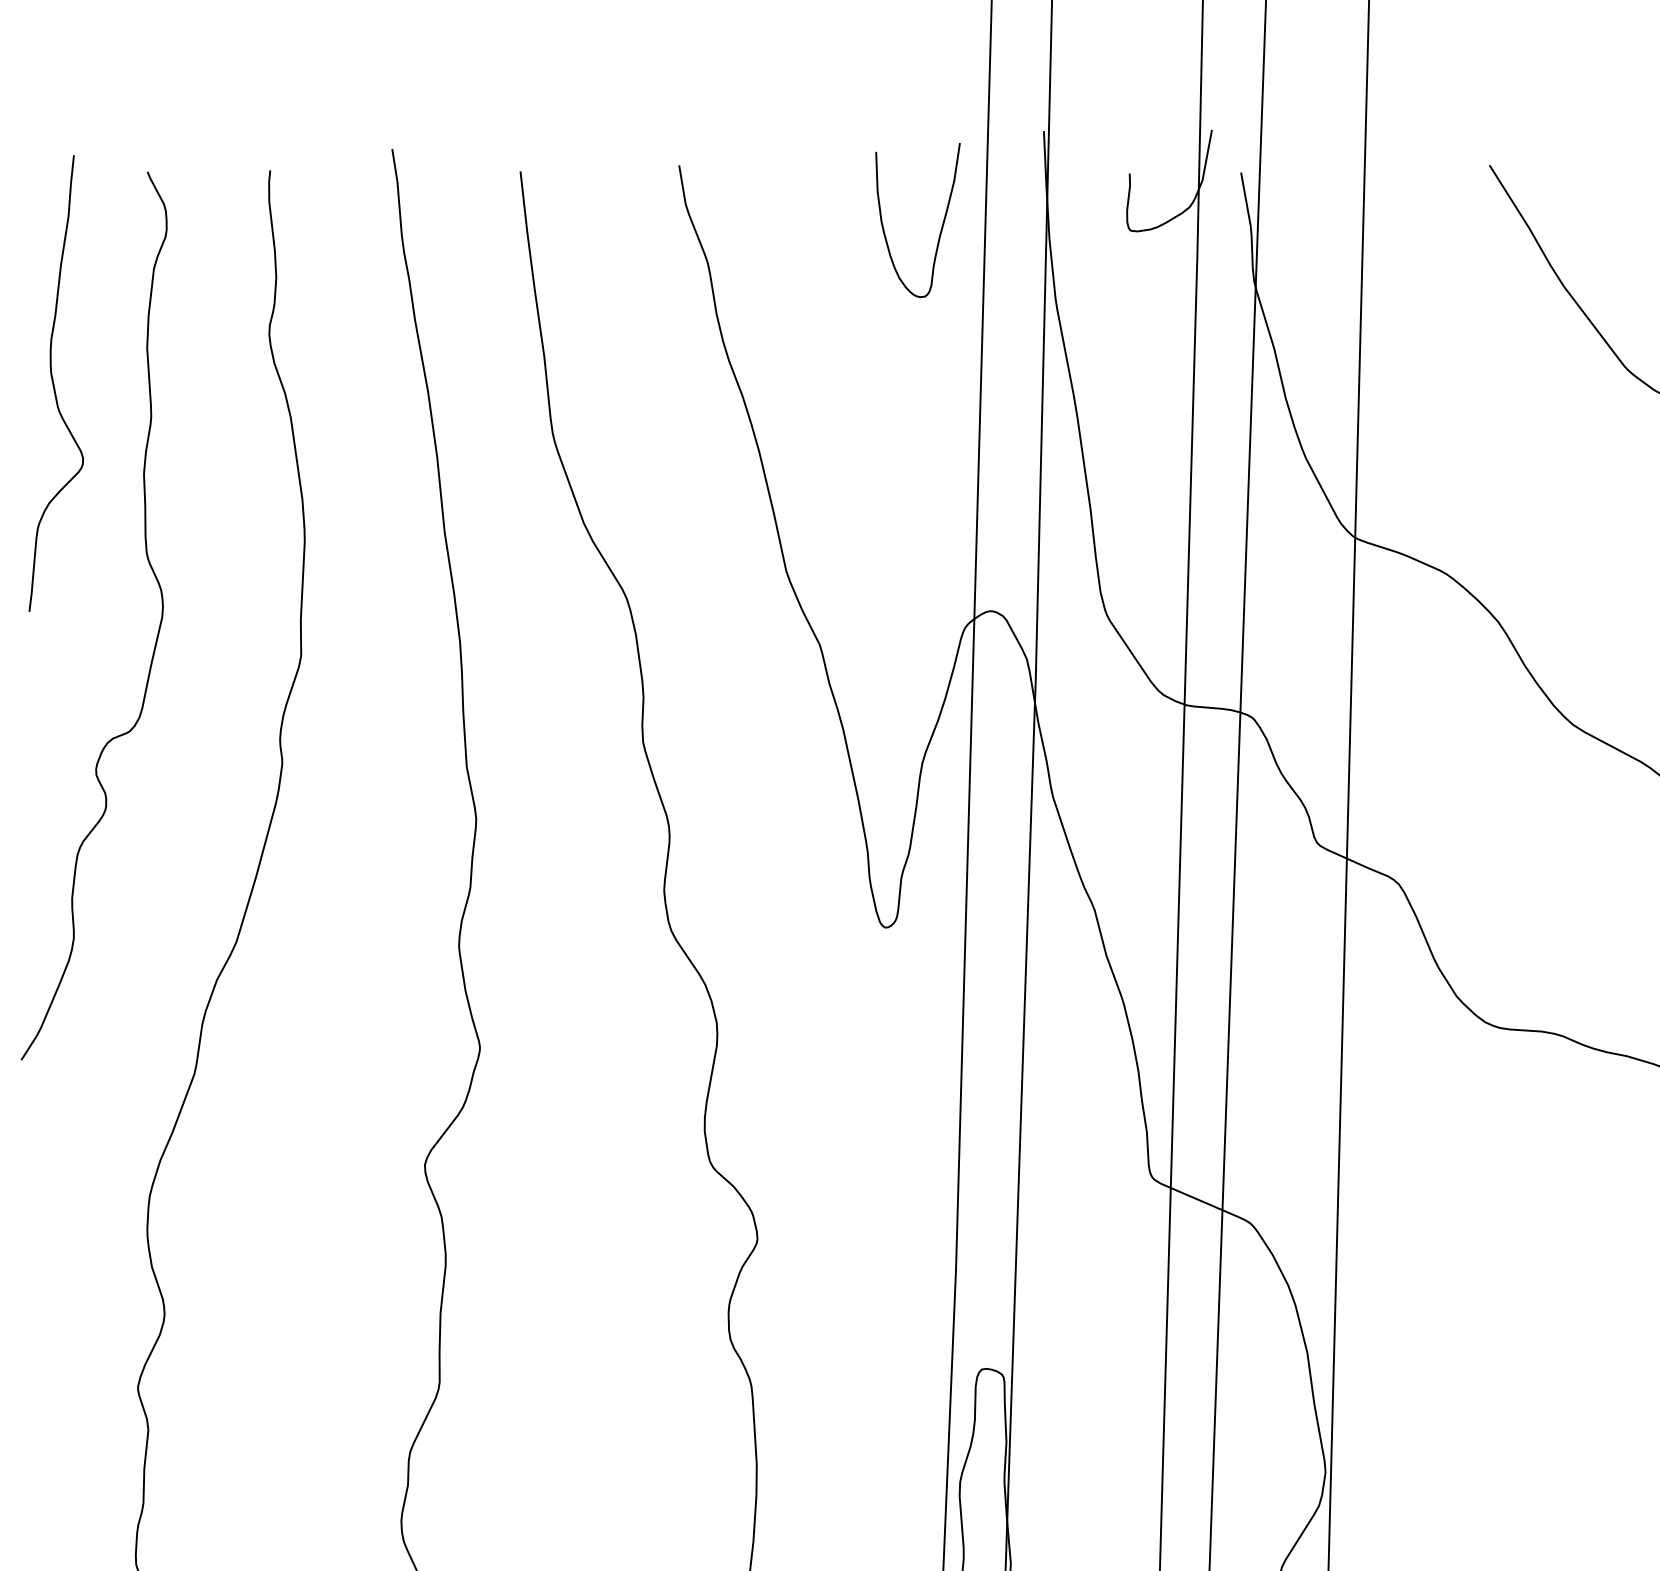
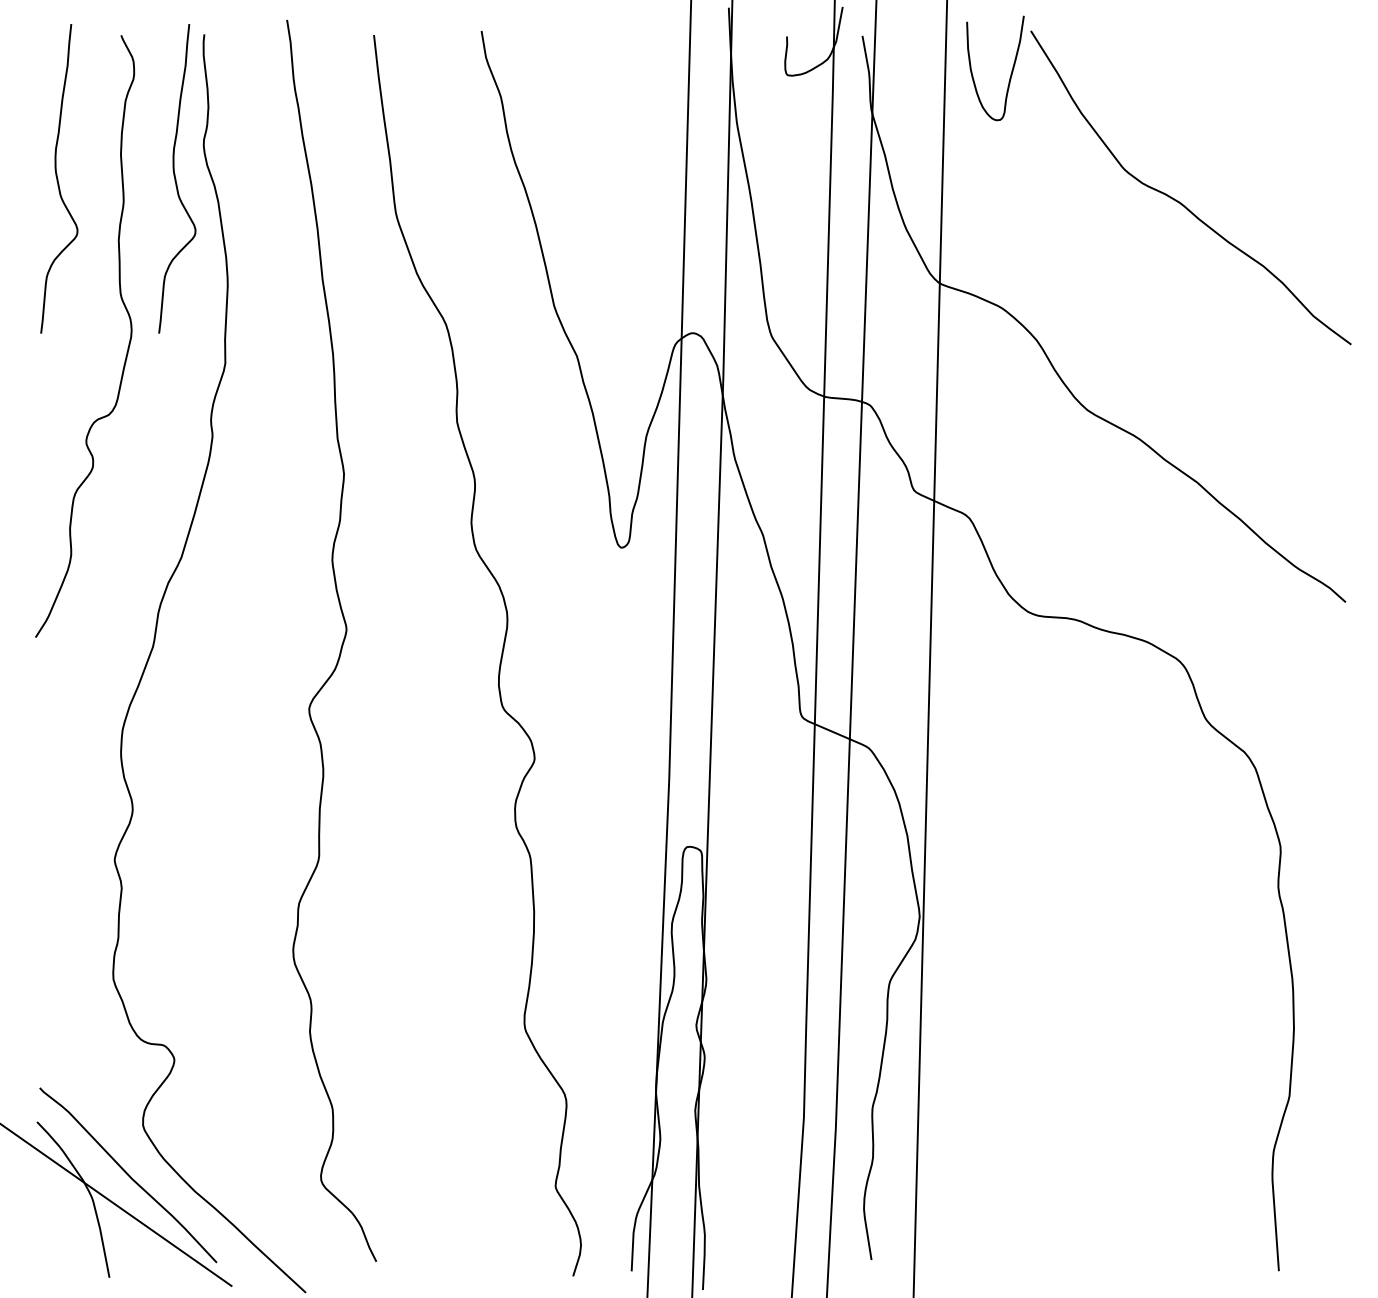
curve: (941, 223) -> (1011, 70), moved
curve: (229, 382) -> (176, 178), added

